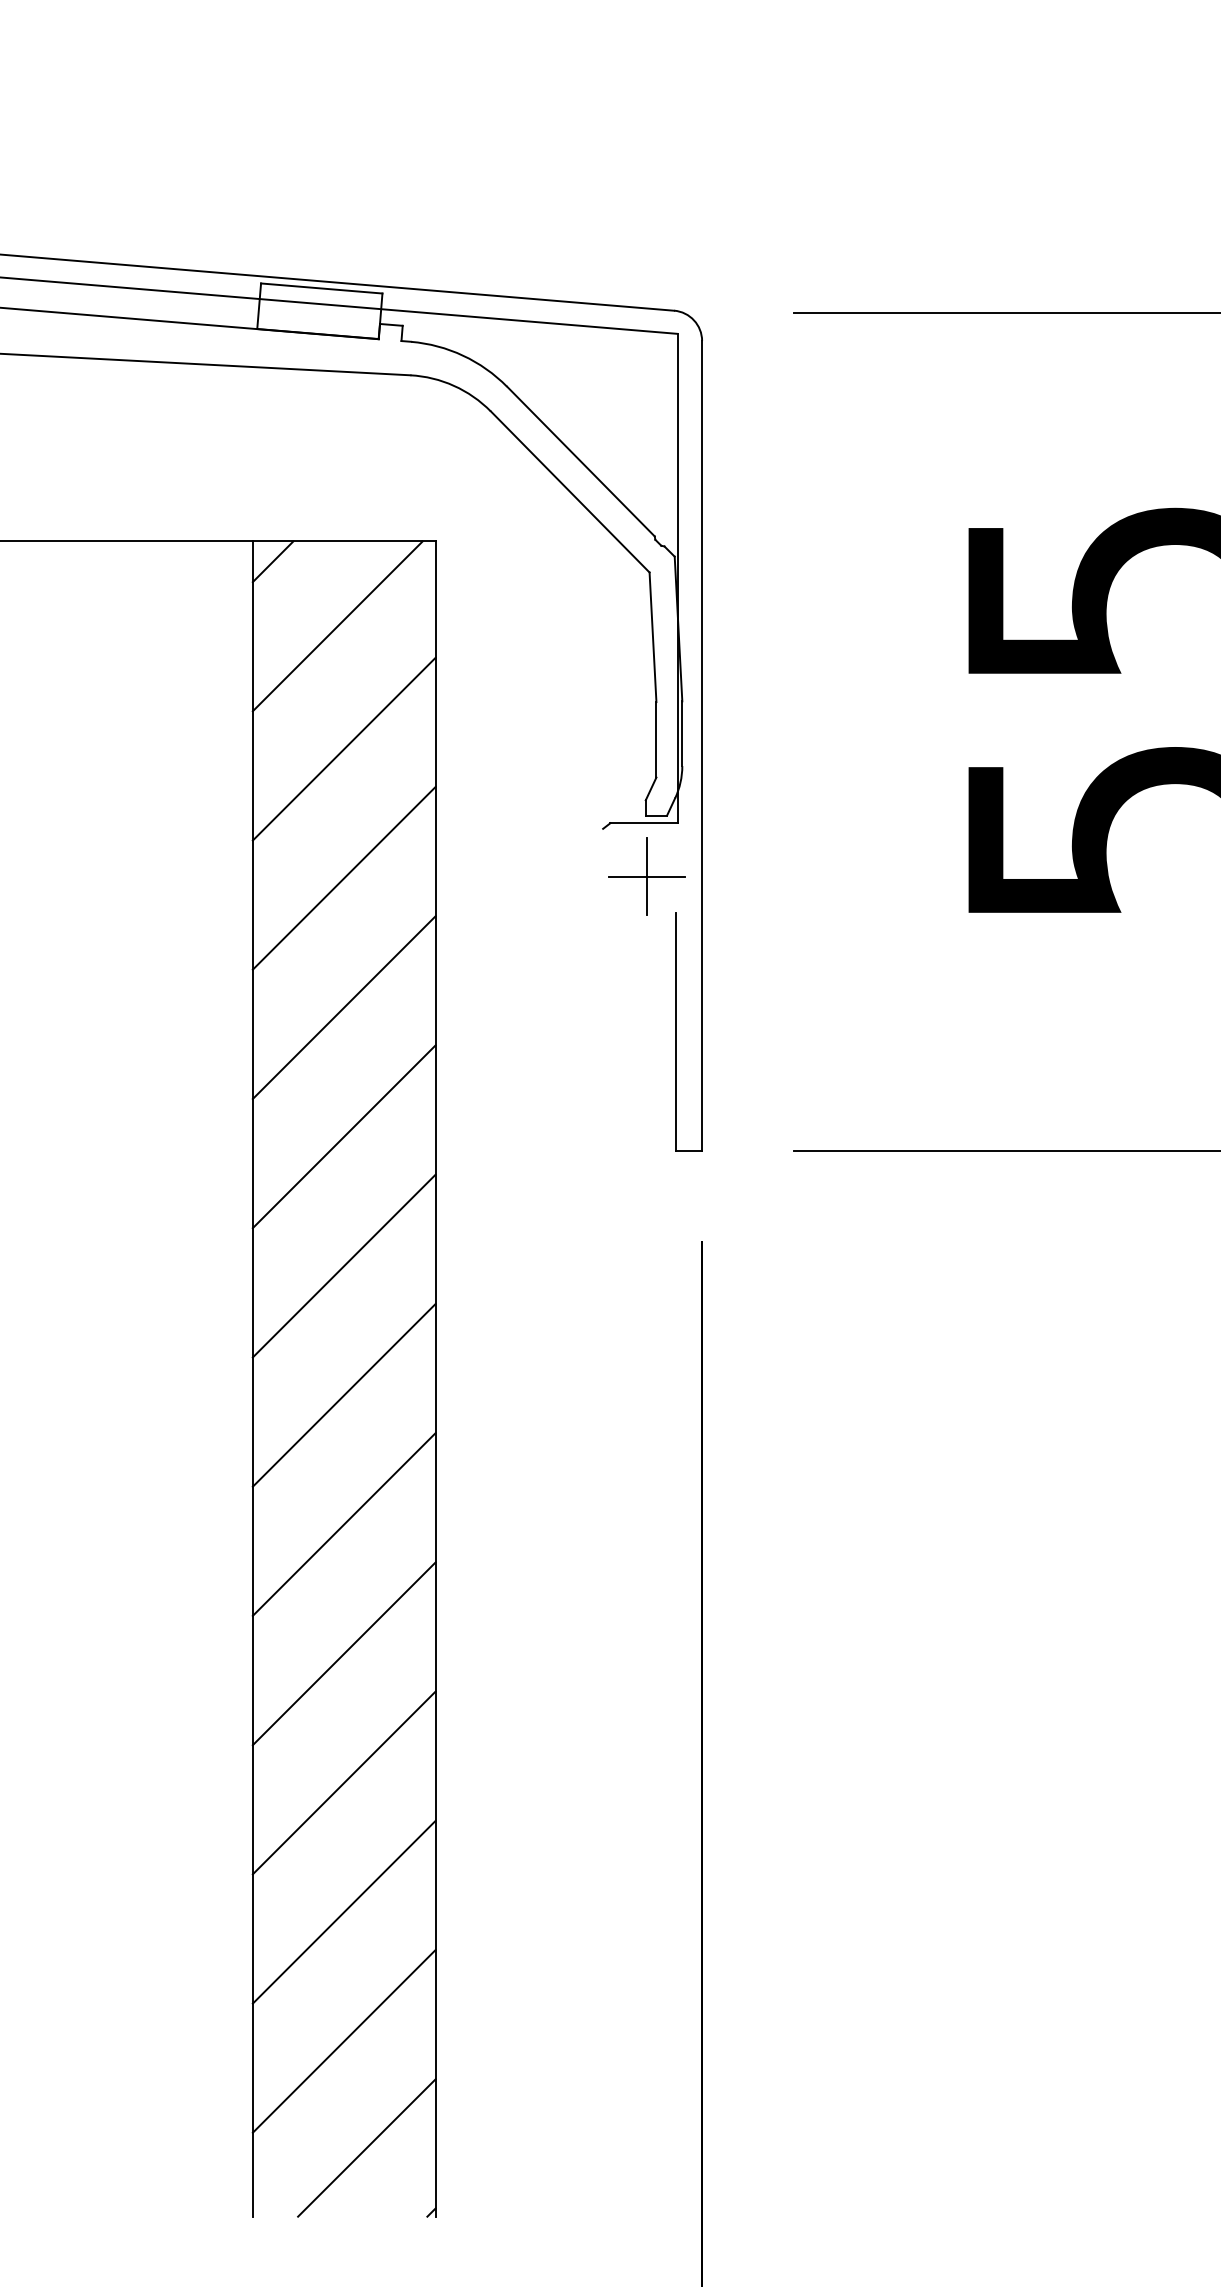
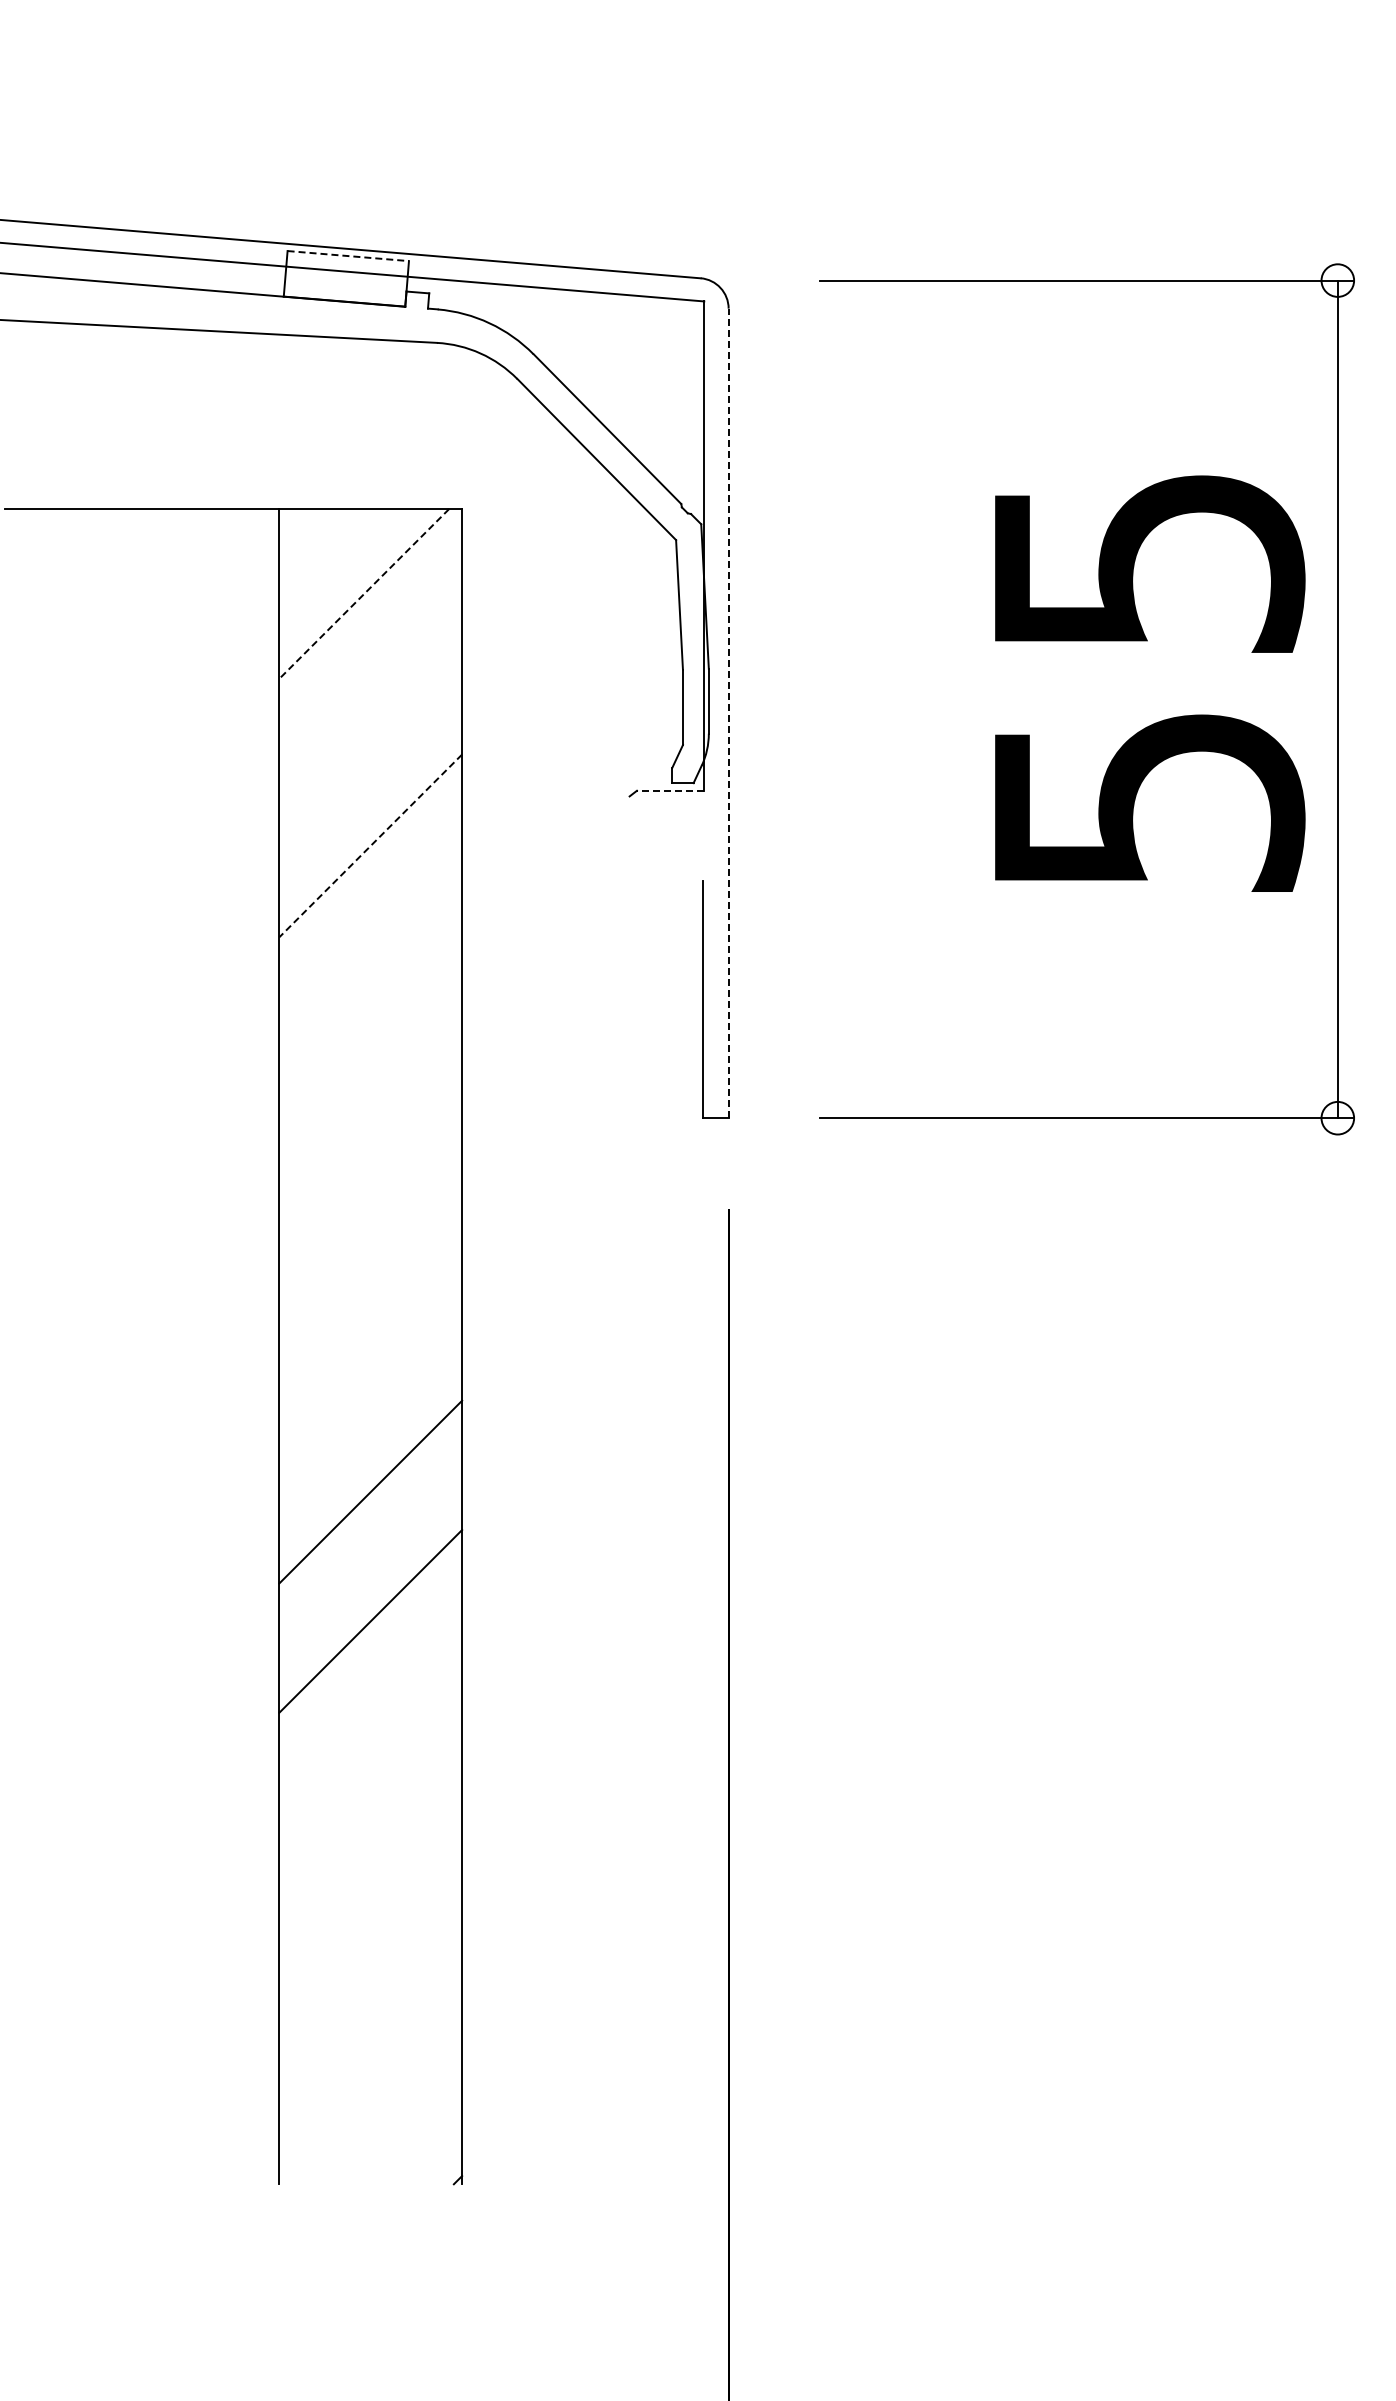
line: (321, 288) -> (348, 256), solid -> dashed
line: (272, 561) -> (299, 529), removed
line: (336, 626) -> (363, 594), solid -> dashed
line: (701, 745) -> (728, 713), solid -> dashed
line: (343, 748) -> (370, 716), removed
line: (643, 822) -> (670, 790), solid -> dashed
part: (646, 875) -> (673, 843), removed
line: (343, 878) -> (370, 846), solid -> dashed
line: (343, 1006) -> (370, 974), removed
line: (343, 1135) -> (370, 1103), removed
line: (343, 1265) -> (370, 1233), removed
line: (343, 1394) -> (370, 1362), removed
line: (343, 1782) -> (370, 1750), removed
line: (343, 1911) -> (370, 1879), removed
line: (343, 2040) -> (370, 2008), removed
line: (366, 2147) -> (393, 2115), removed

